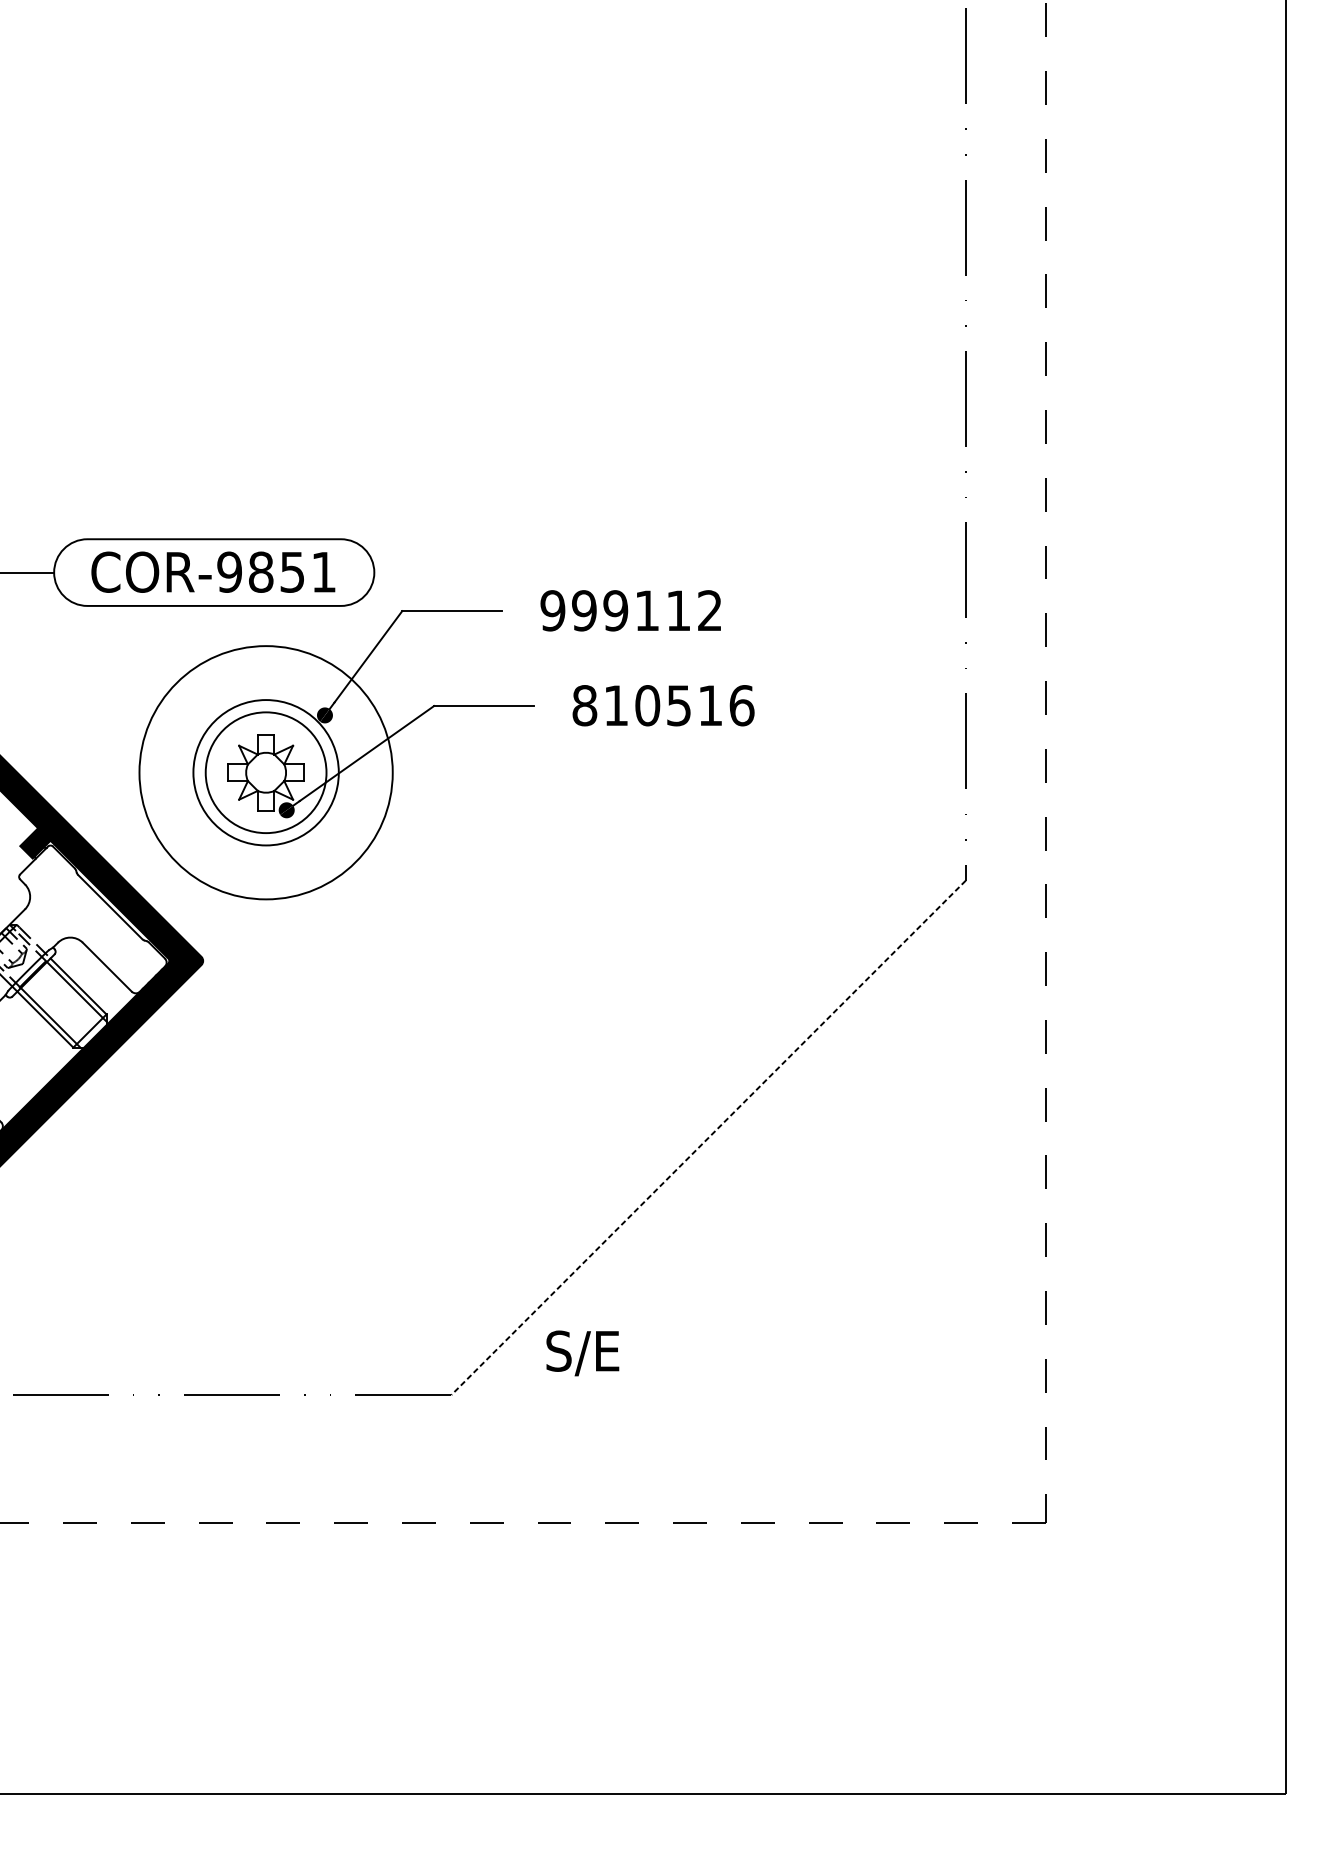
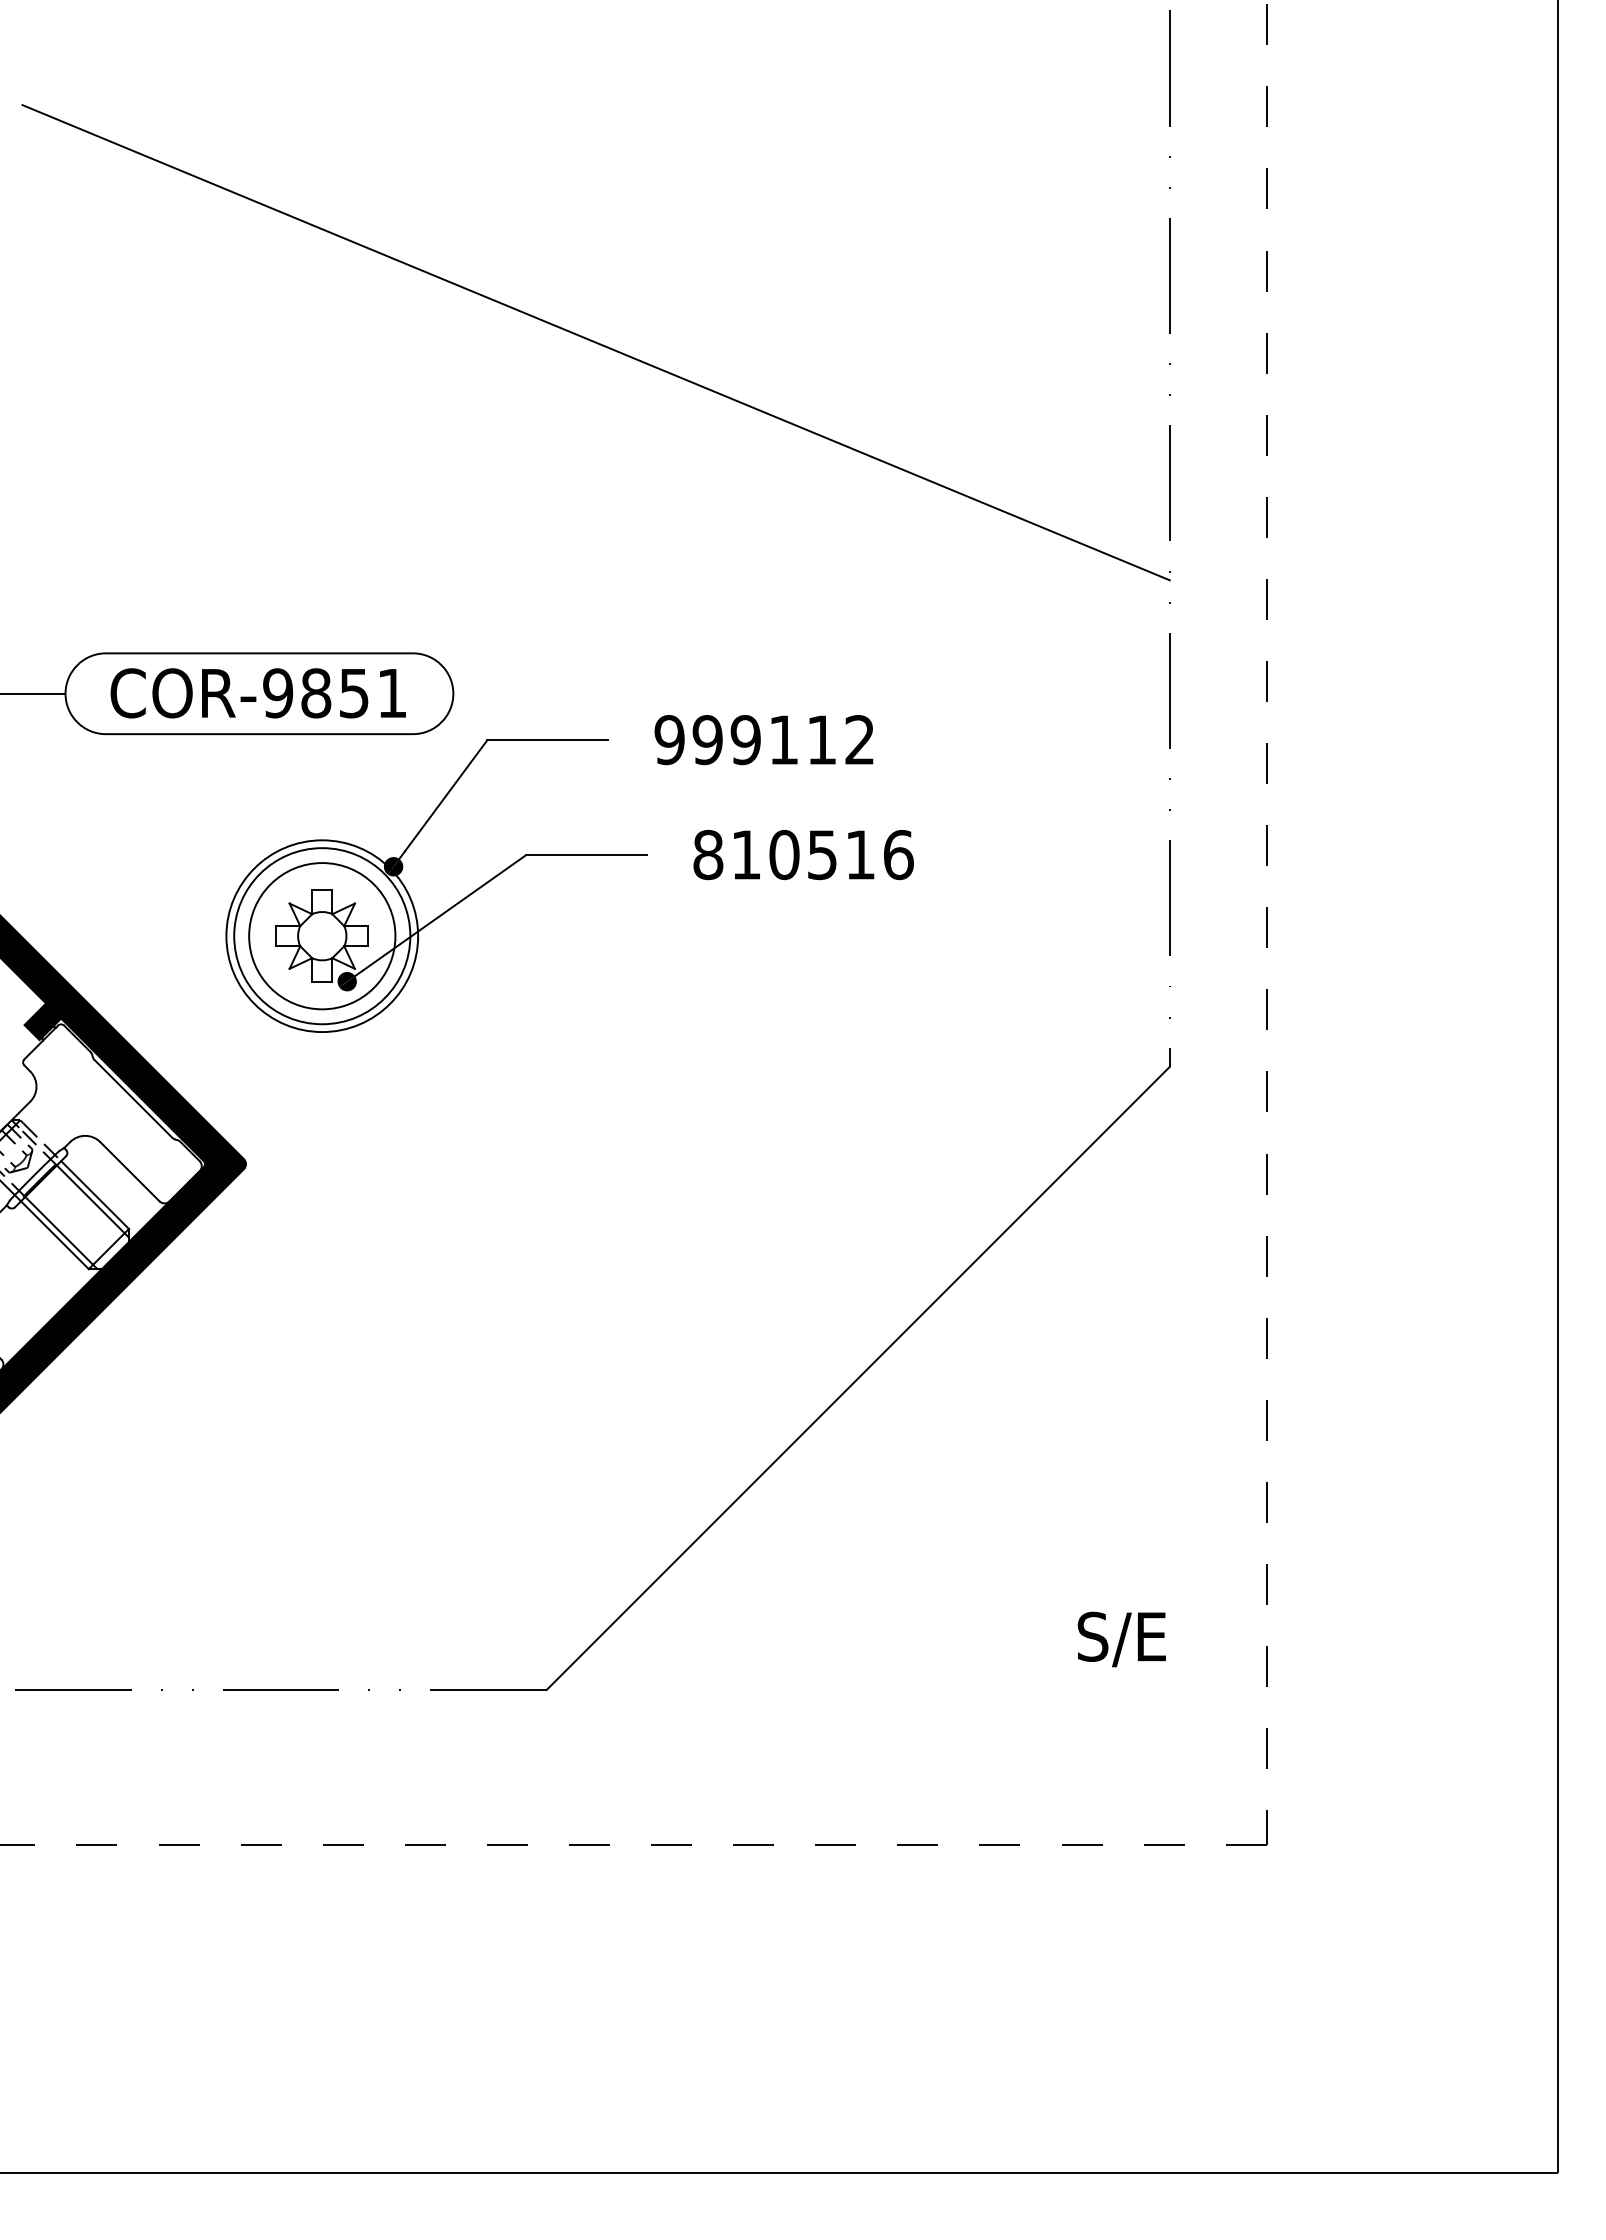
line: (491, 282) -> (595, 342), added
circle: (266, 773) -> (322, 936), size x0.62
line: (708, 1137) -> (858, 1378), dashed -> solid
text: (582, 1353) -> (1121, 1639), moved

